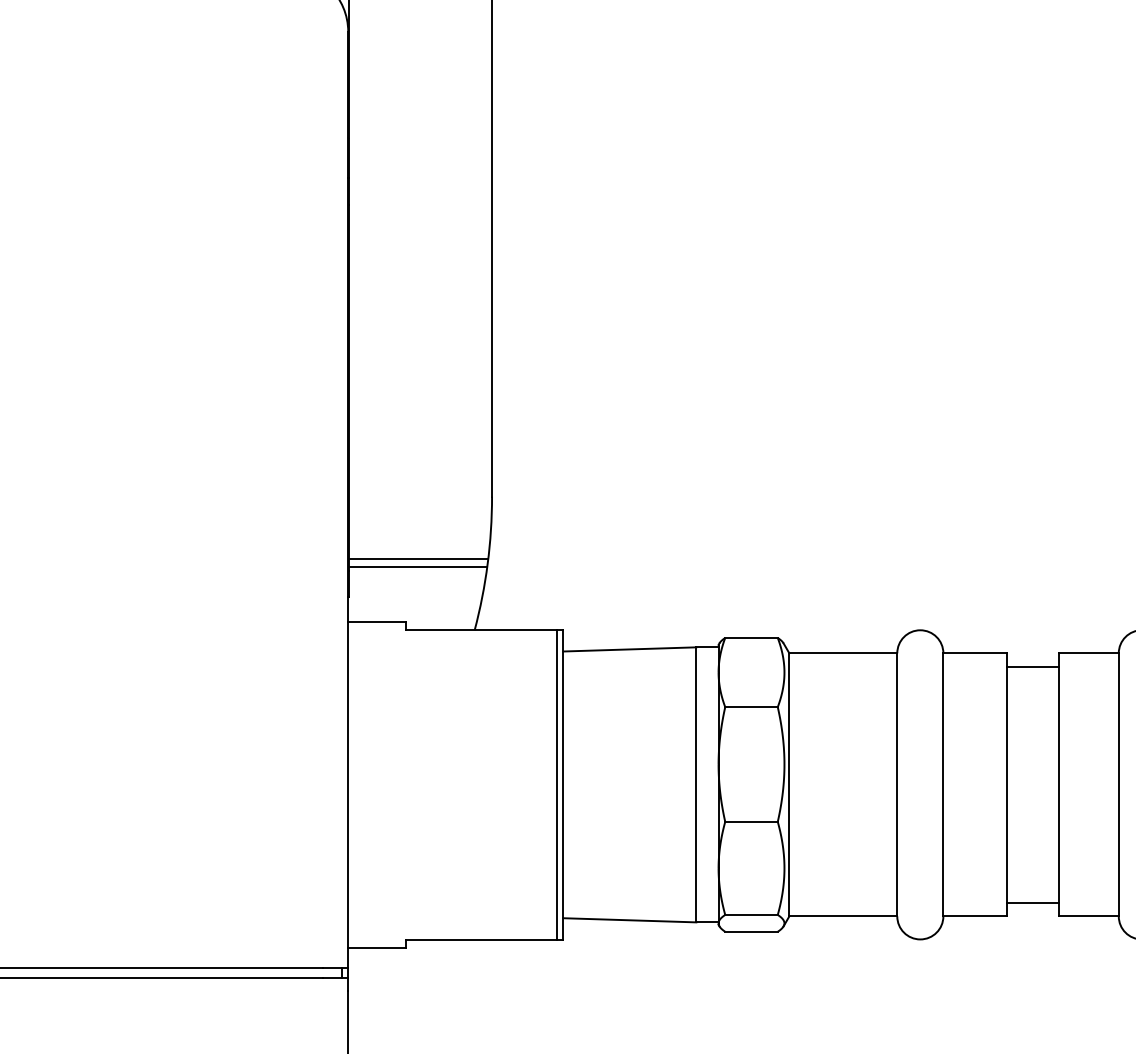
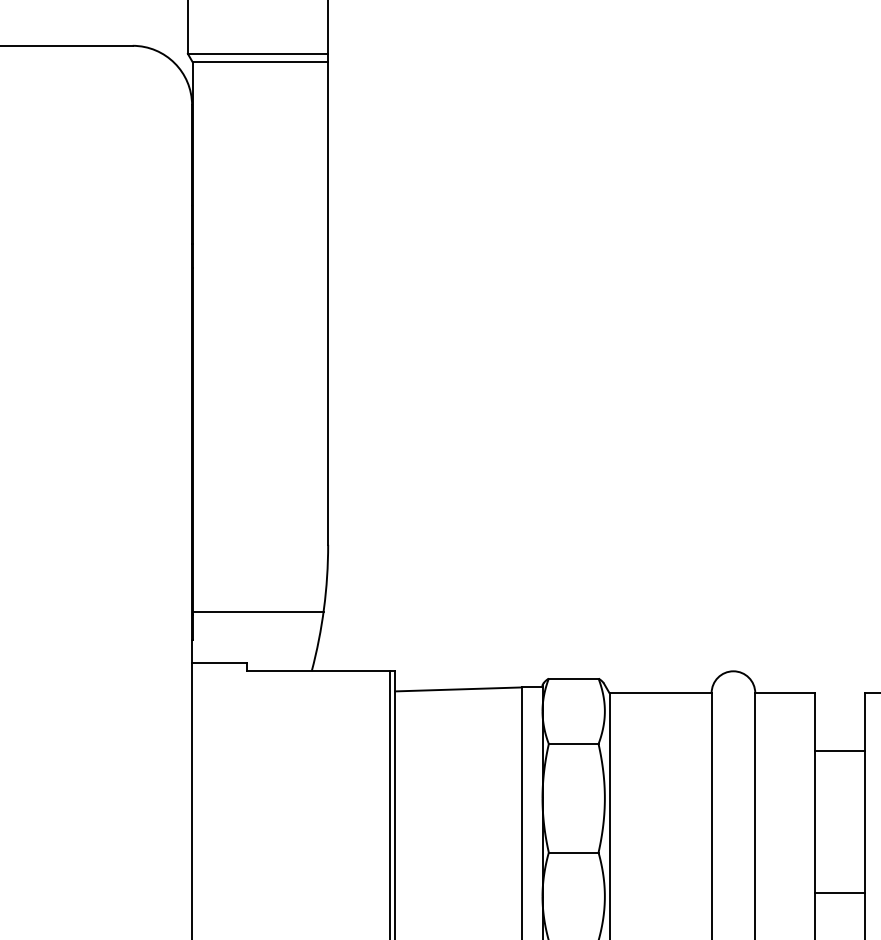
line: (418, 558) -> (258, 603), removed
line: (1032, 667) -> (839, 751), moved
line: (1032, 902) -> (839, 892), moved

